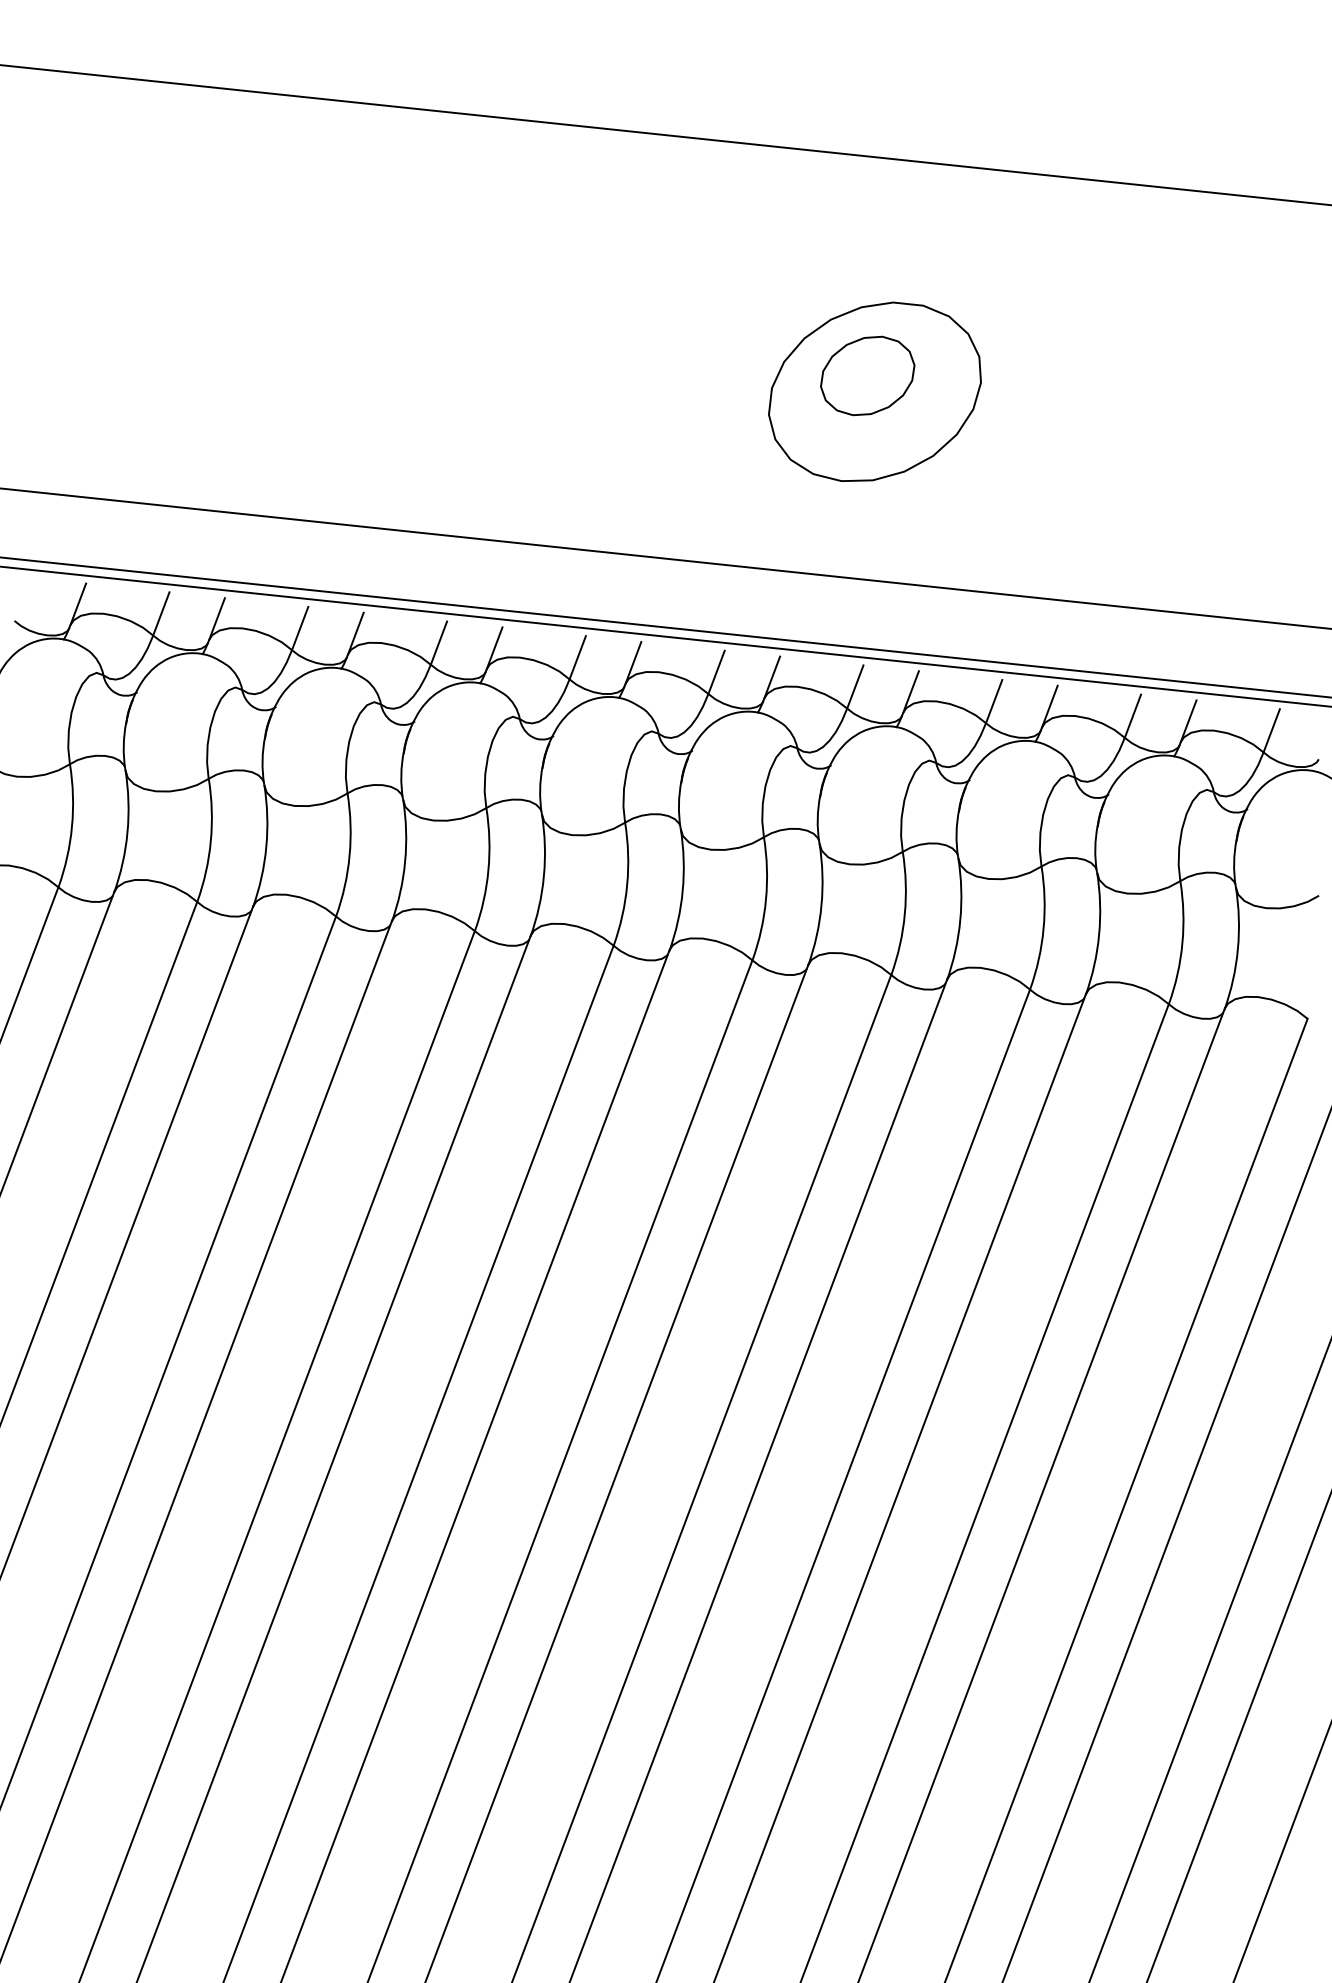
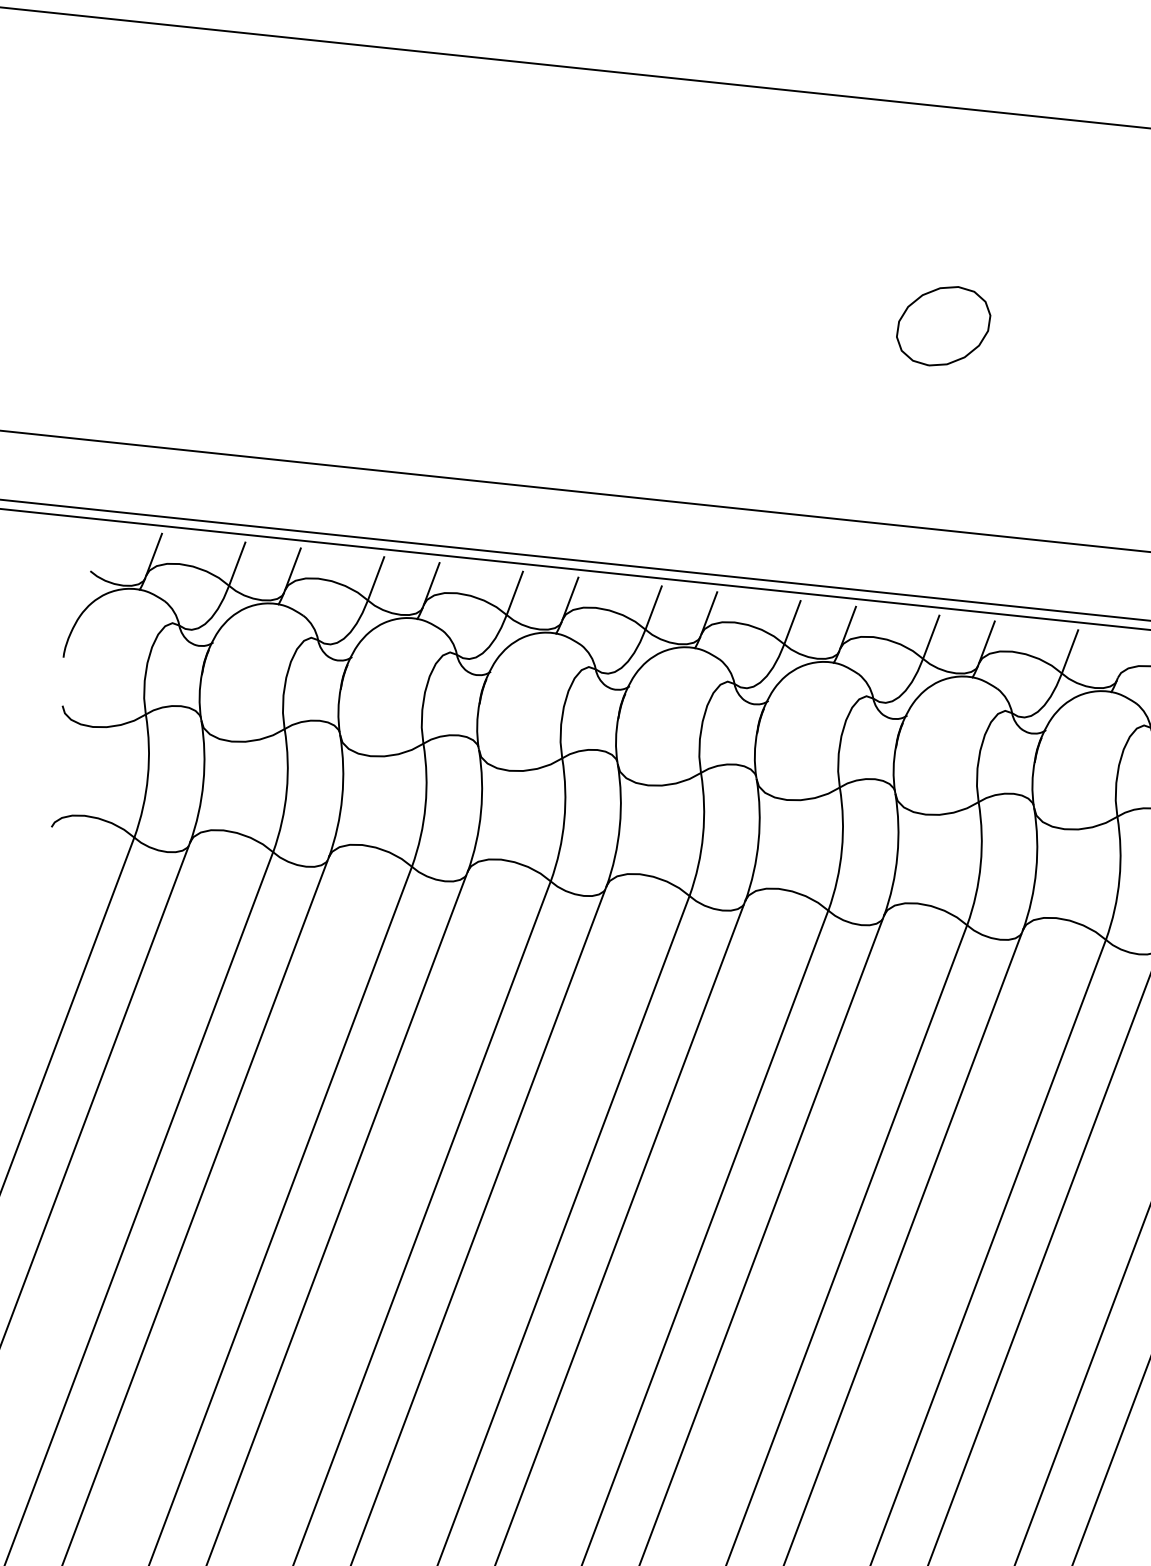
part: (874, 391) -> (950, 341), removed
line: (1049, 706) -> (1125, 656), removed

